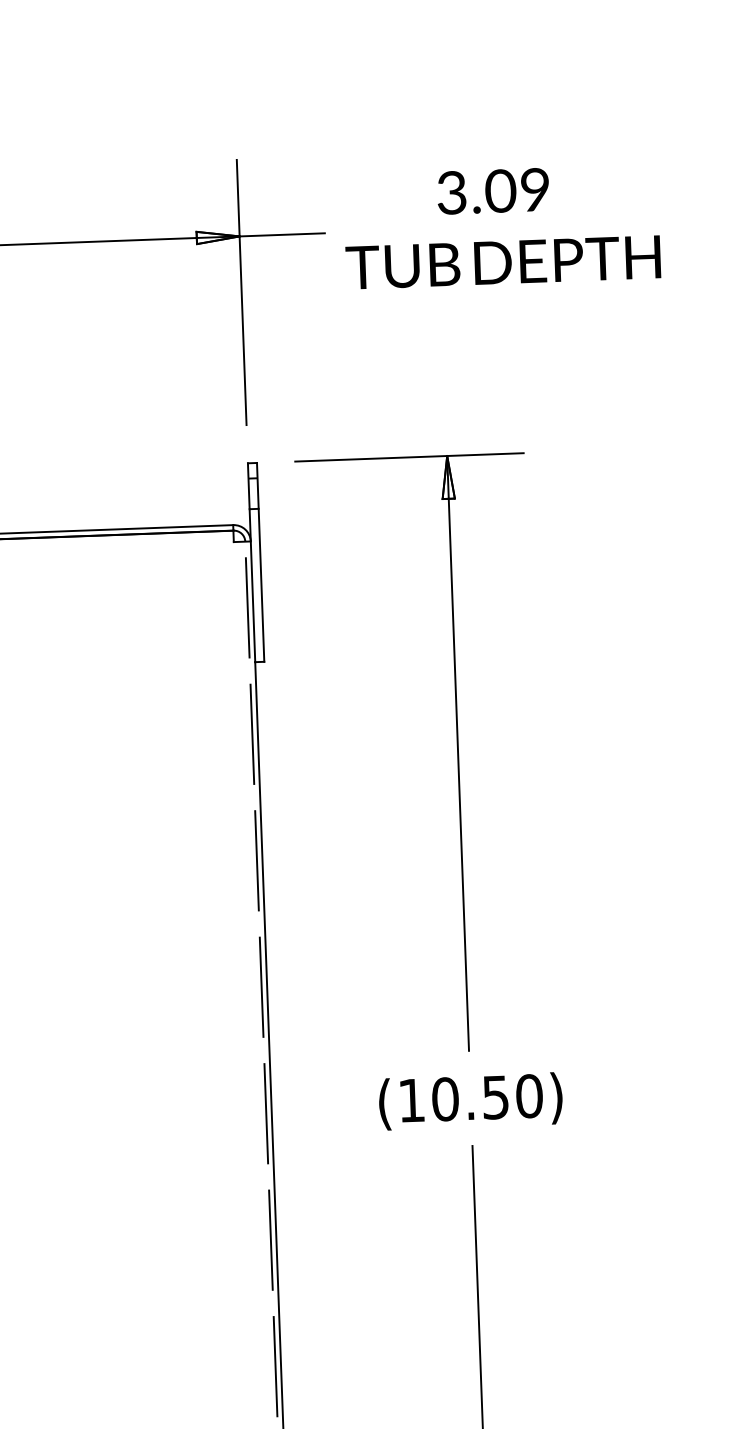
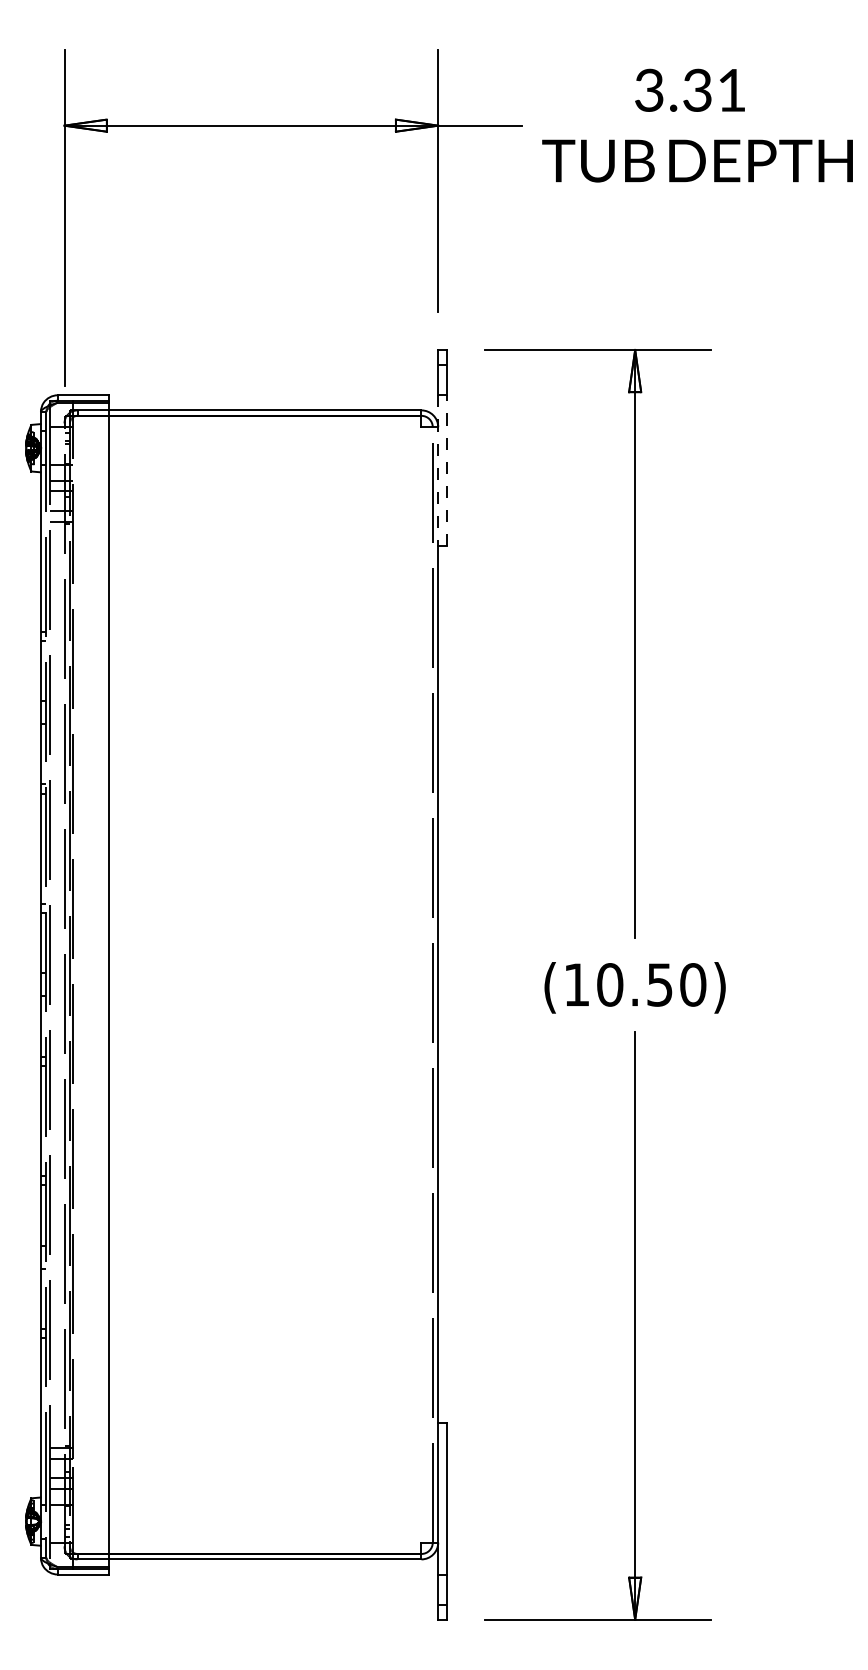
text: (516, 189) -> (713, 89), 3.09 -> 3.31
line: (261, 584) -> (447, 470), solid -> dashed
line: (252, 585) -> (438, 470), solid -> dashed

